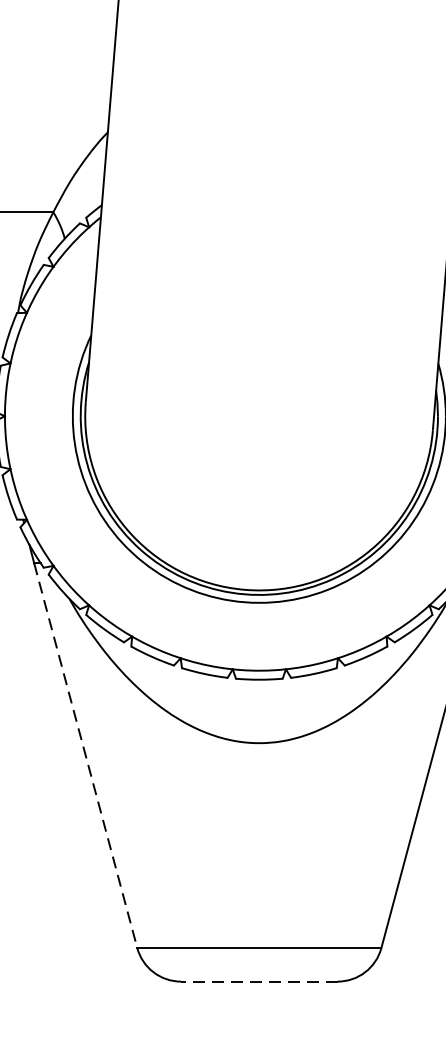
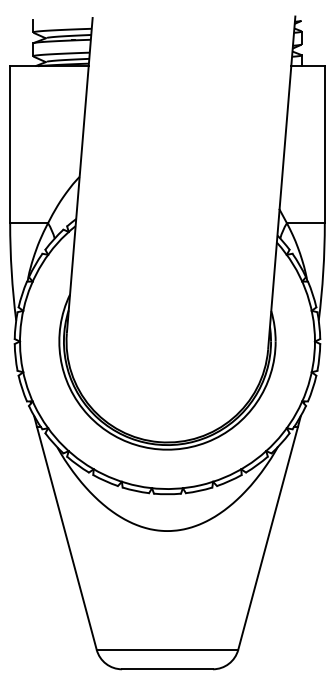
line: (85, 756) -> (66, 538), dashed -> solid
line: (259, 981) -> (167, 669), dashed -> solid

